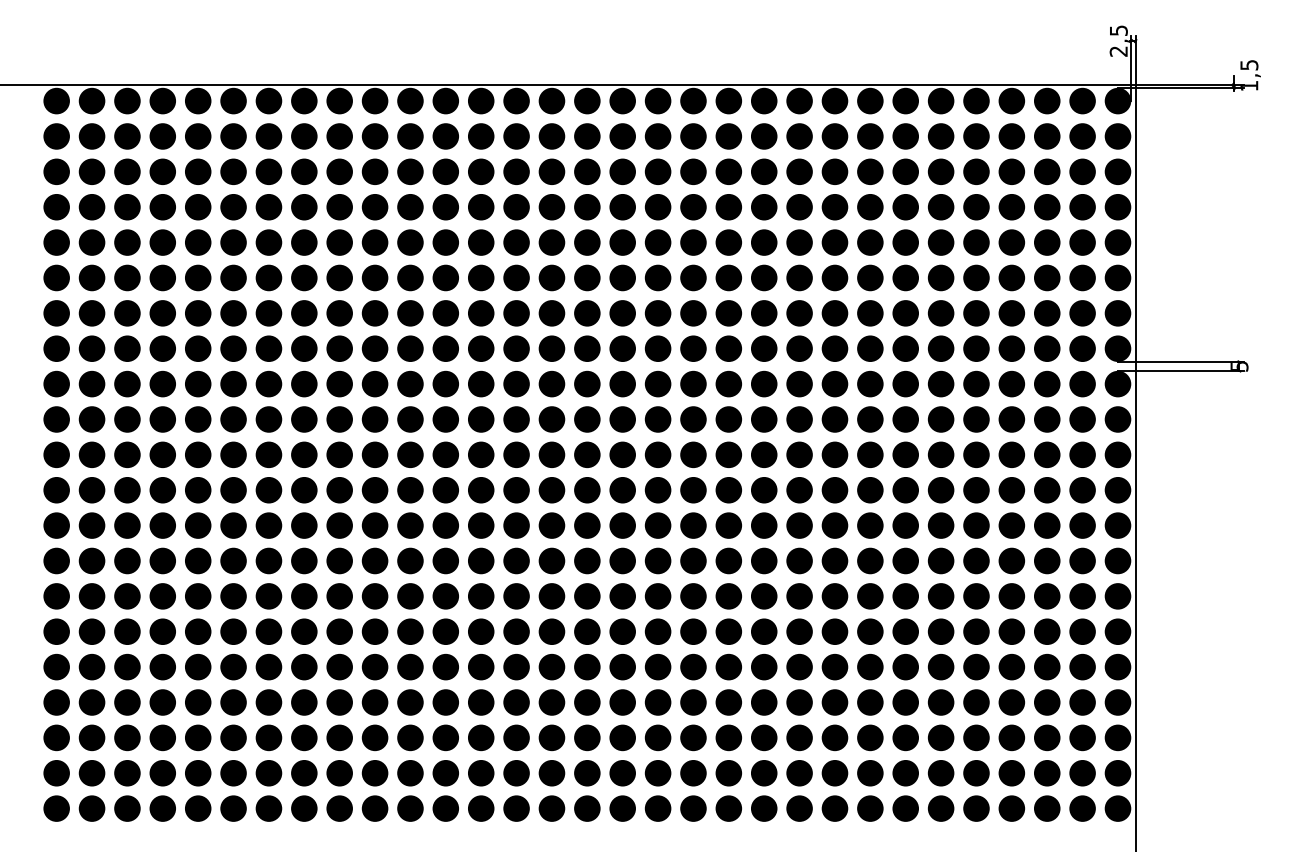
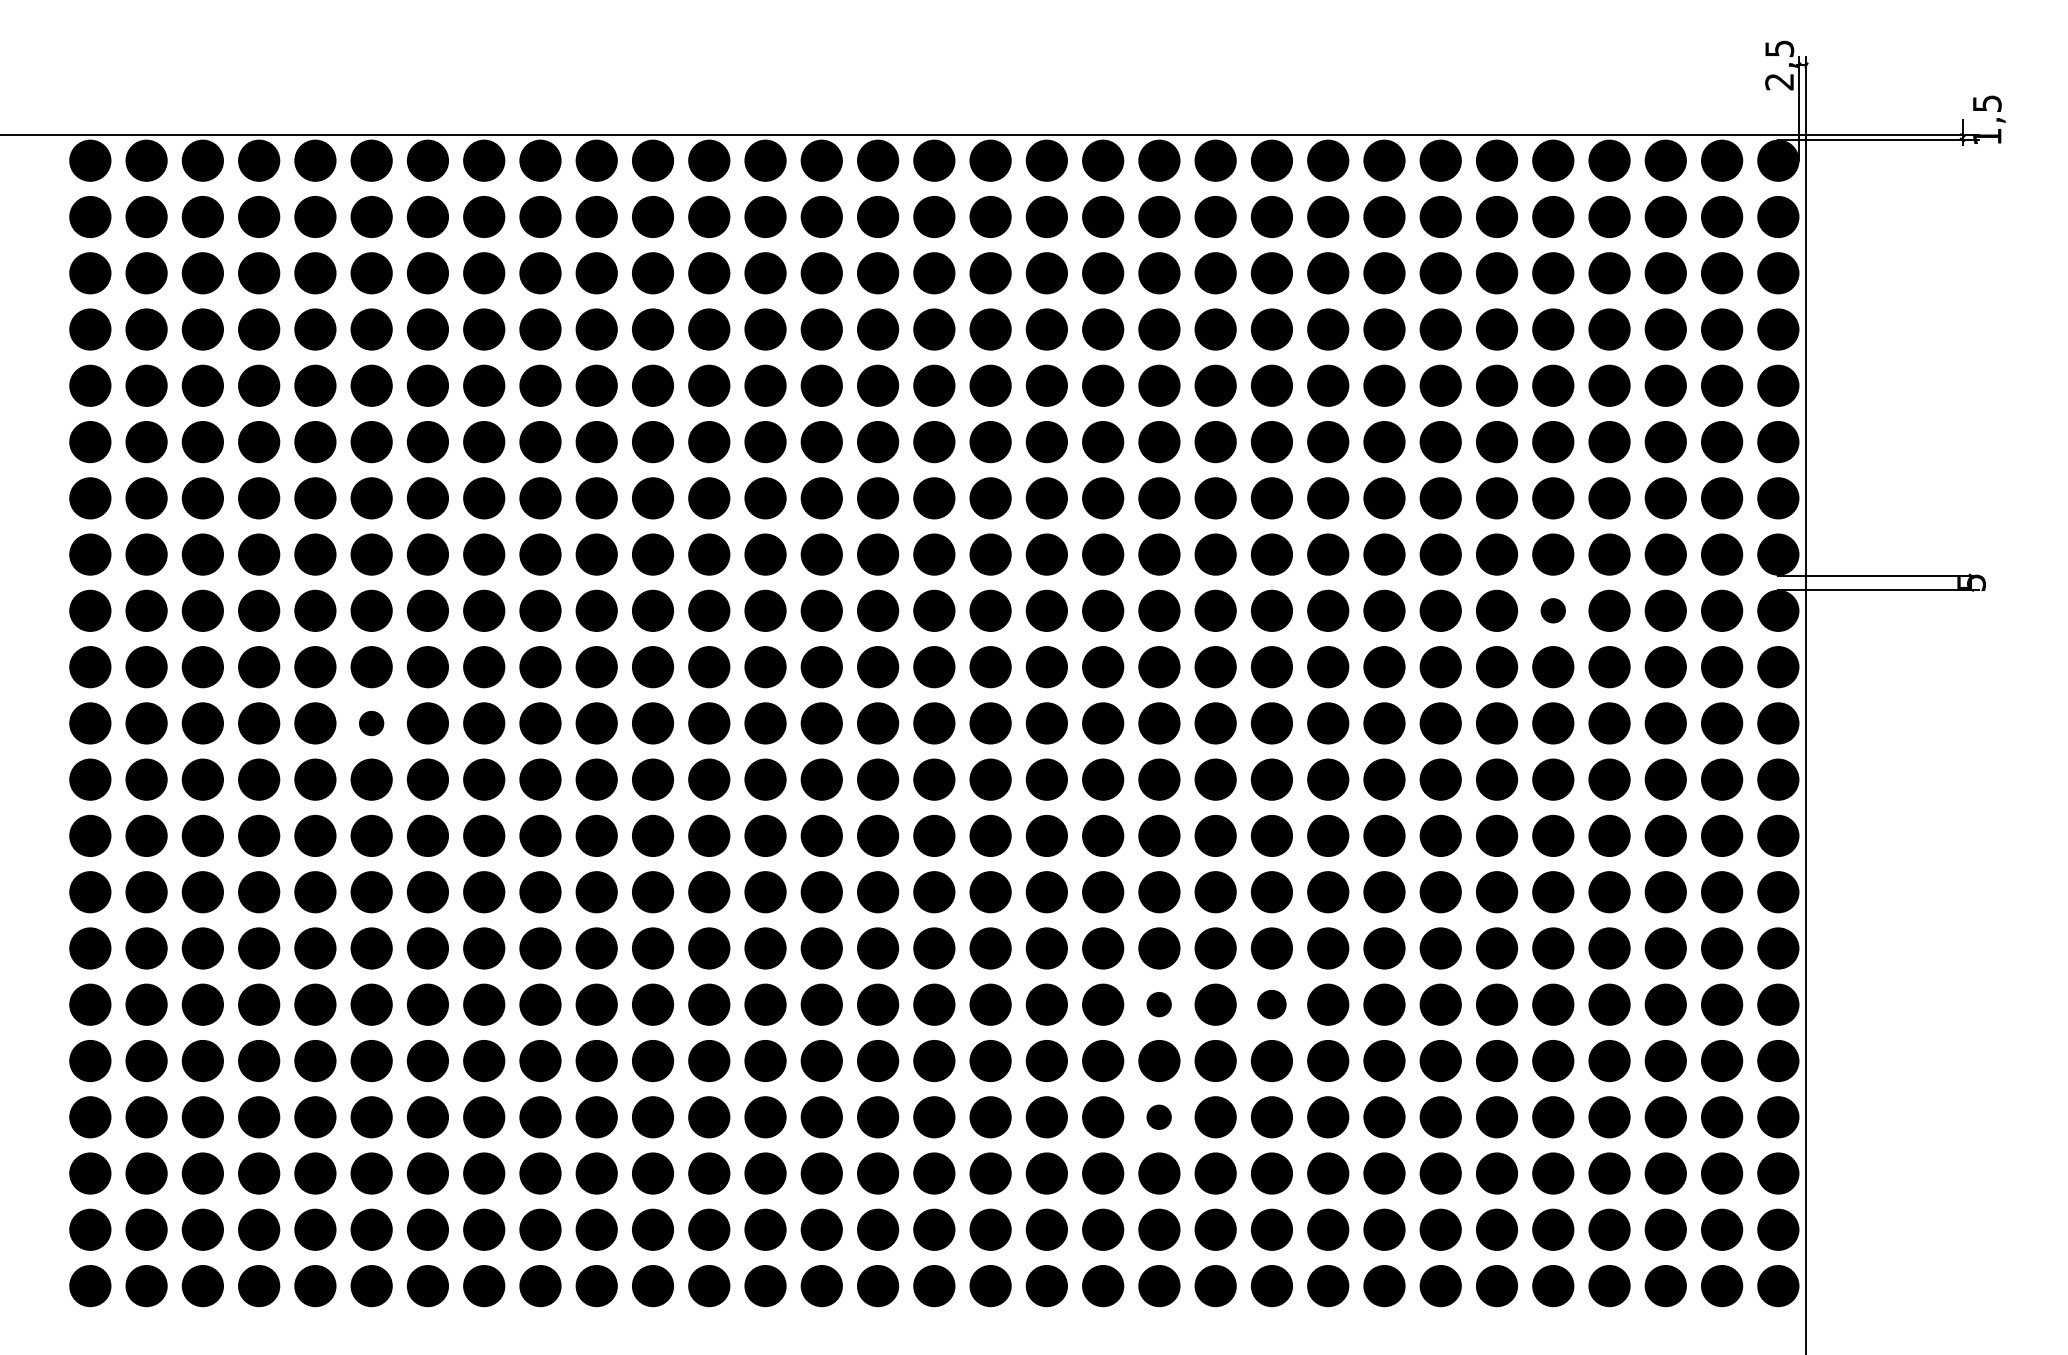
part: (976, 383) -> (1553, 609), size x0.6
part: (233, 454) -> (371, 722), size x0.6
part: (728, 631) -> (1158, 1004), size x0.6
part: (799, 631) -> (1271, 1004), size x0.7
part: (728, 702) -> (1158, 1117), size x0.6

